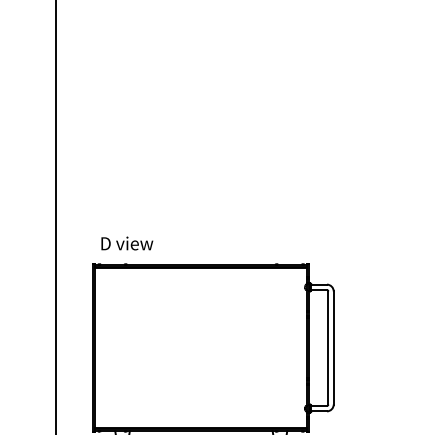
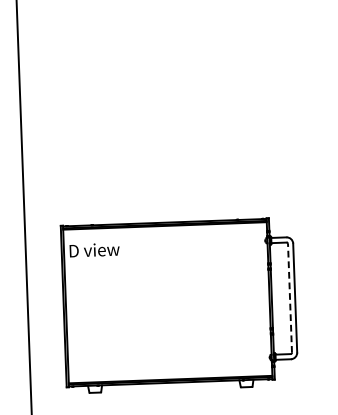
text: (127, 243) -> (94, 250), moved
line: (328, 347) -> (290, 297), solid -> dashed

